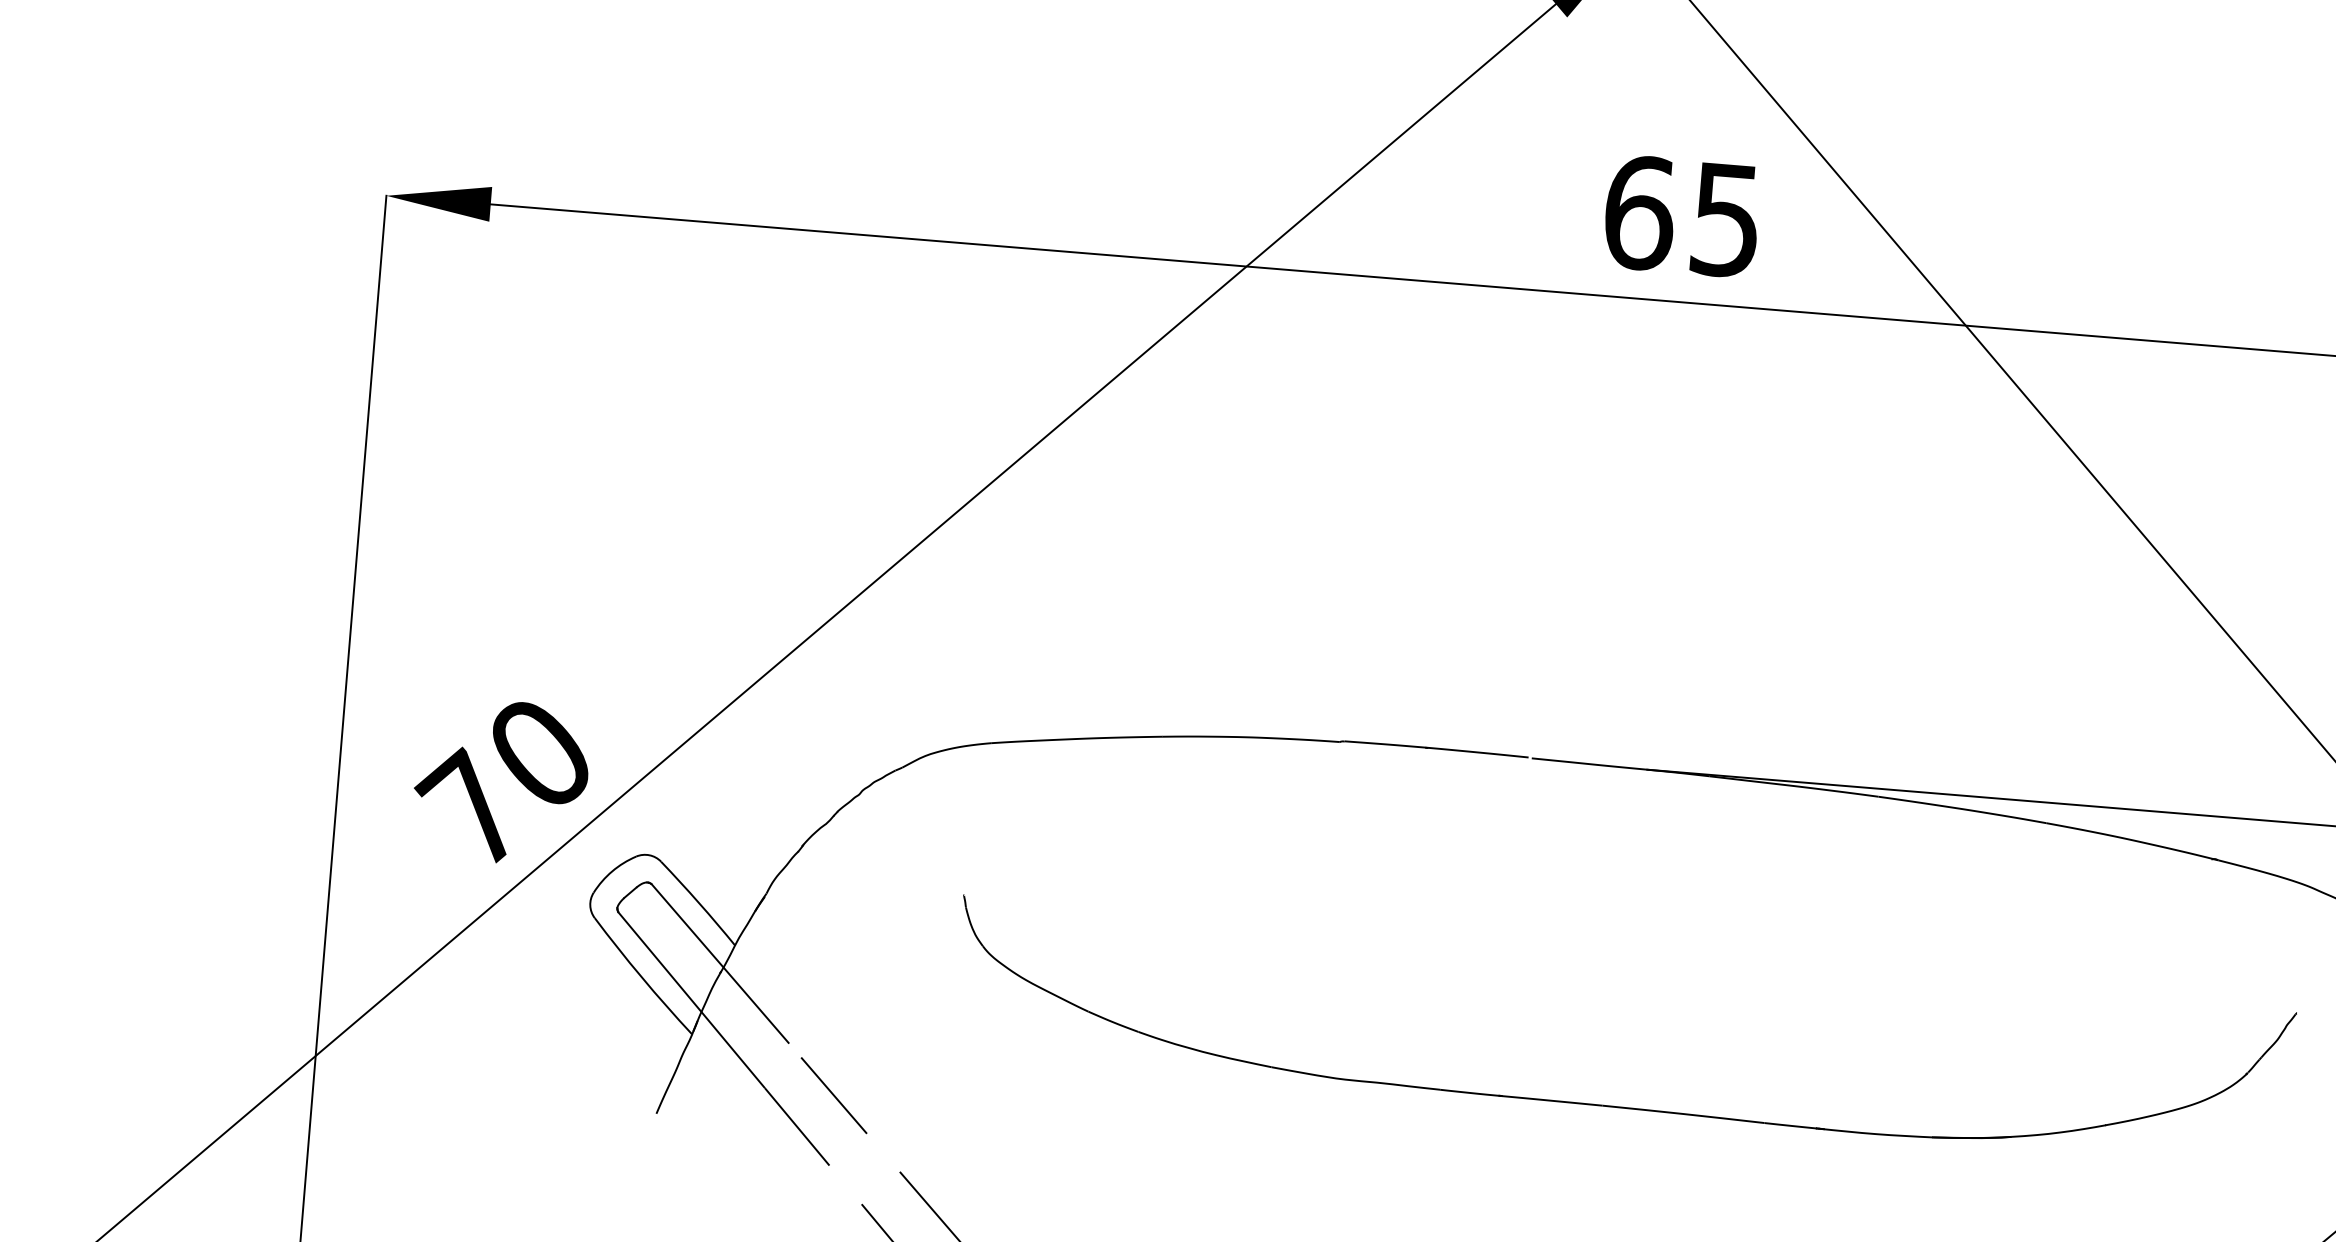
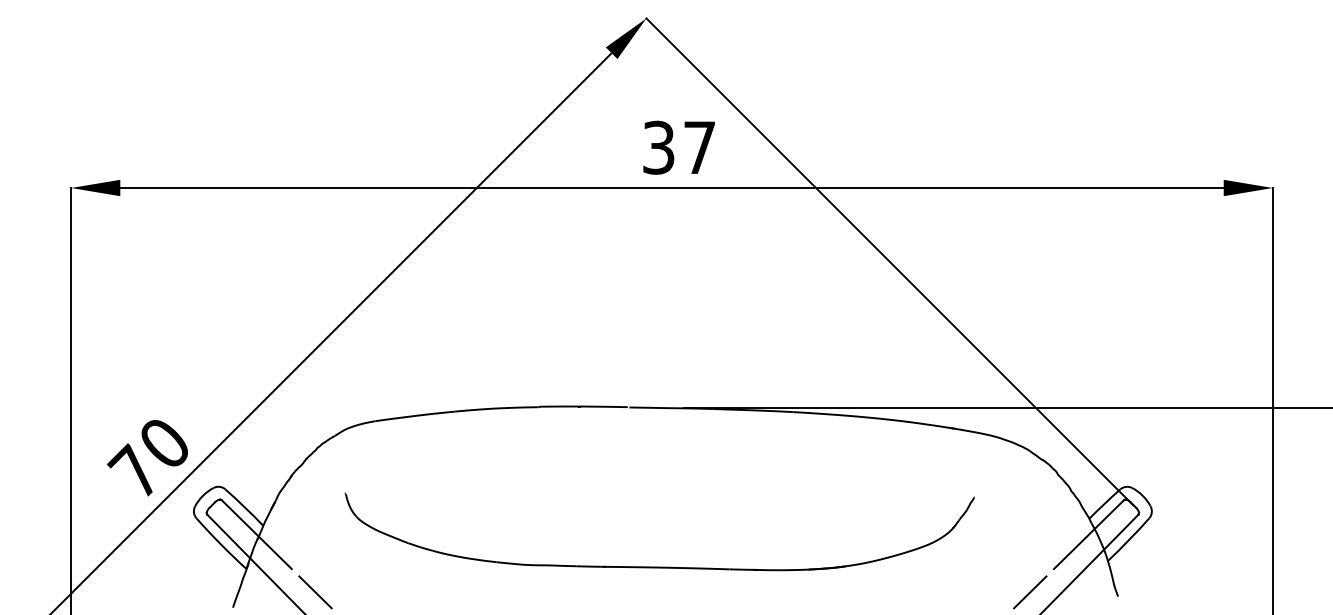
text: (1681, 215) -> (678, 147), 65 -> 37
part: (1616, 1104) -> (659, 566), moved

